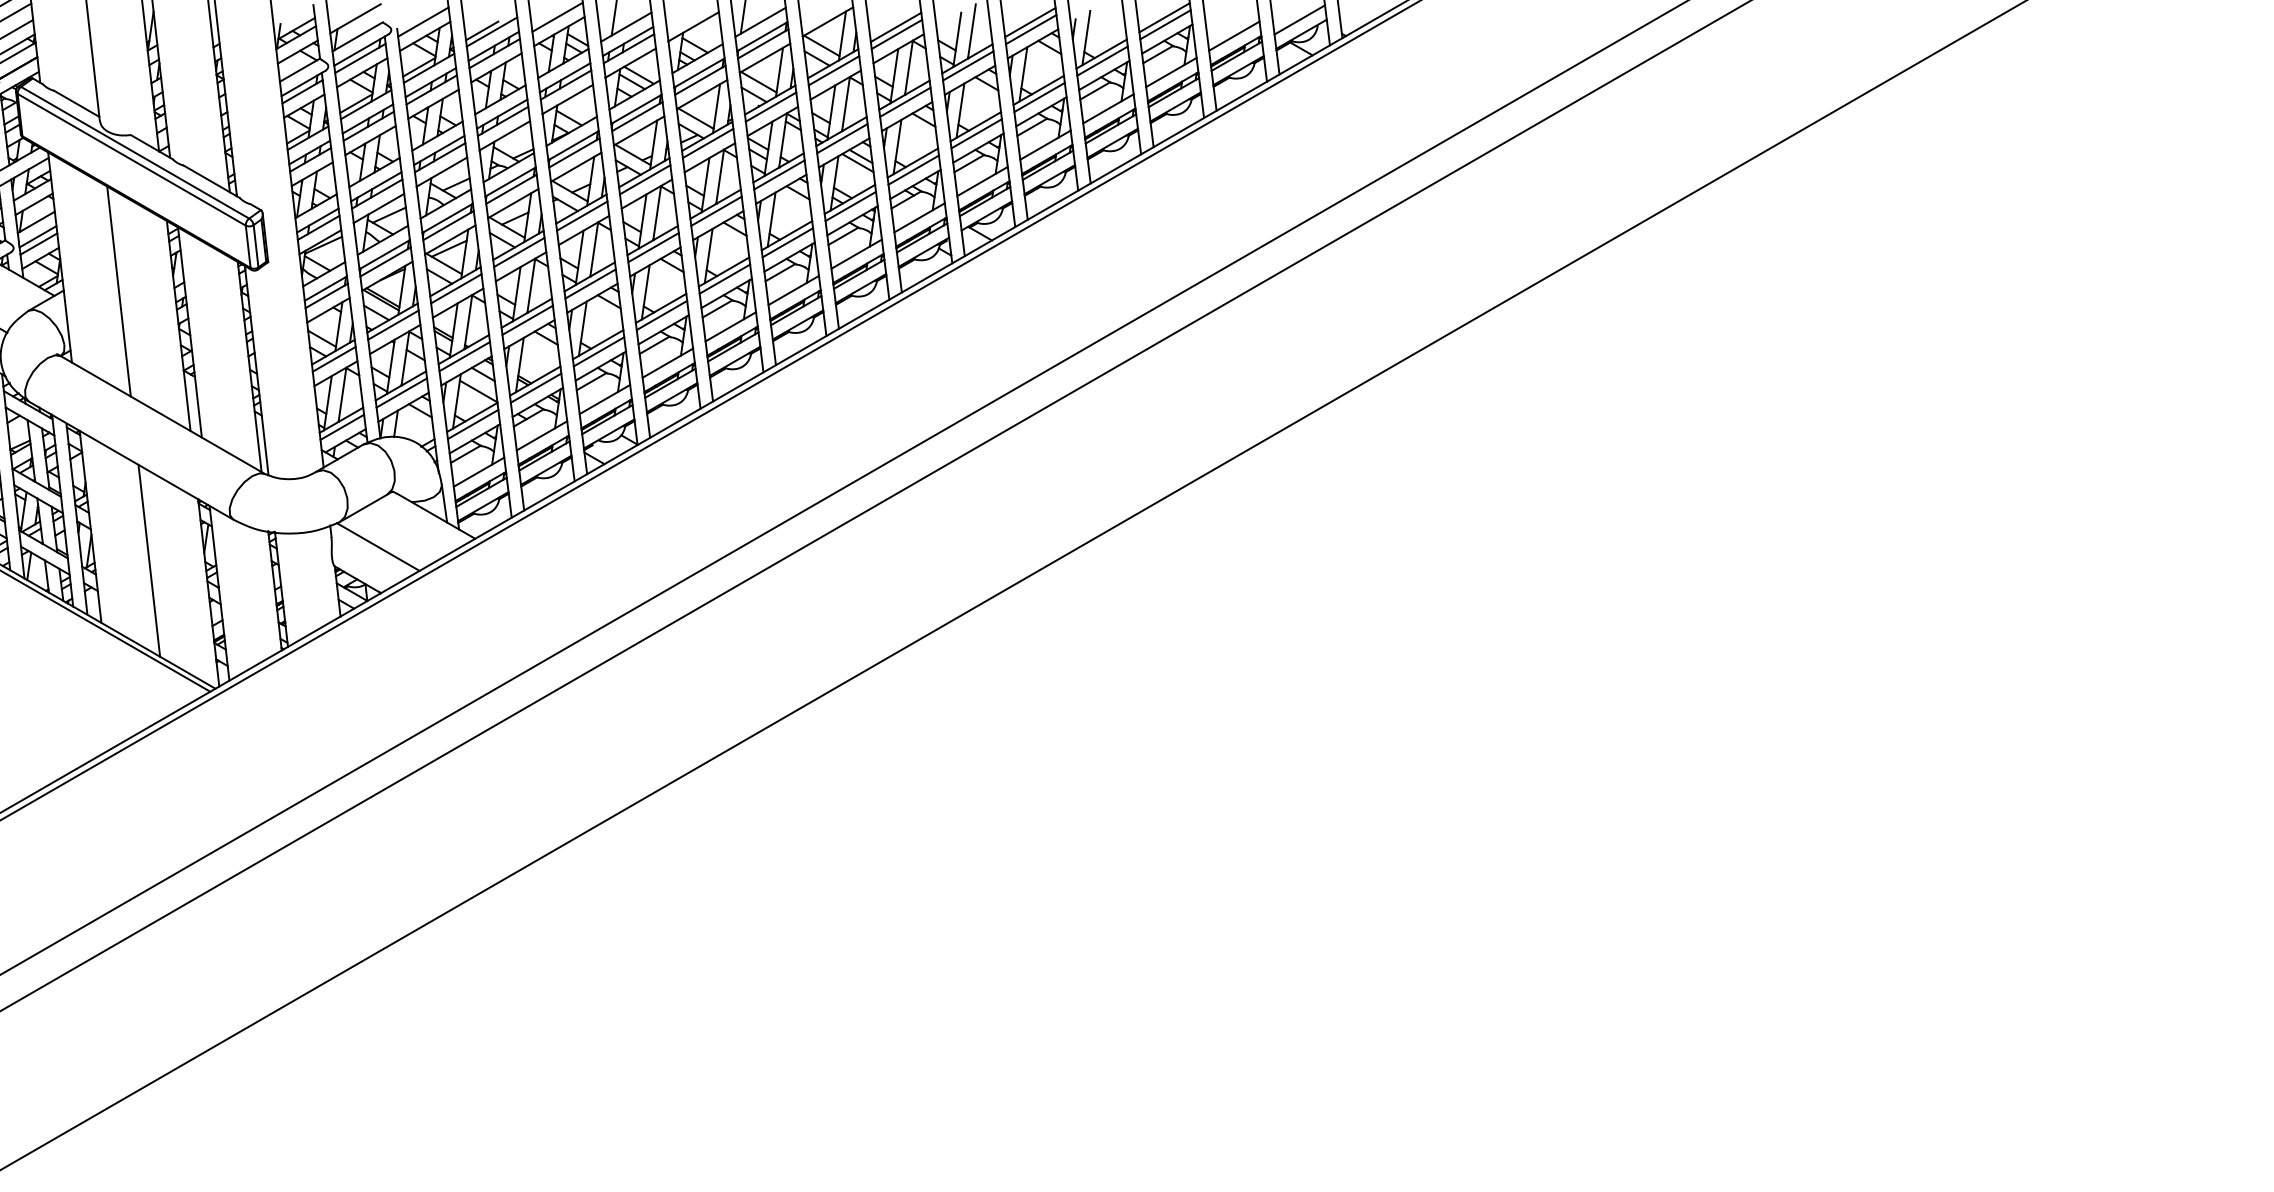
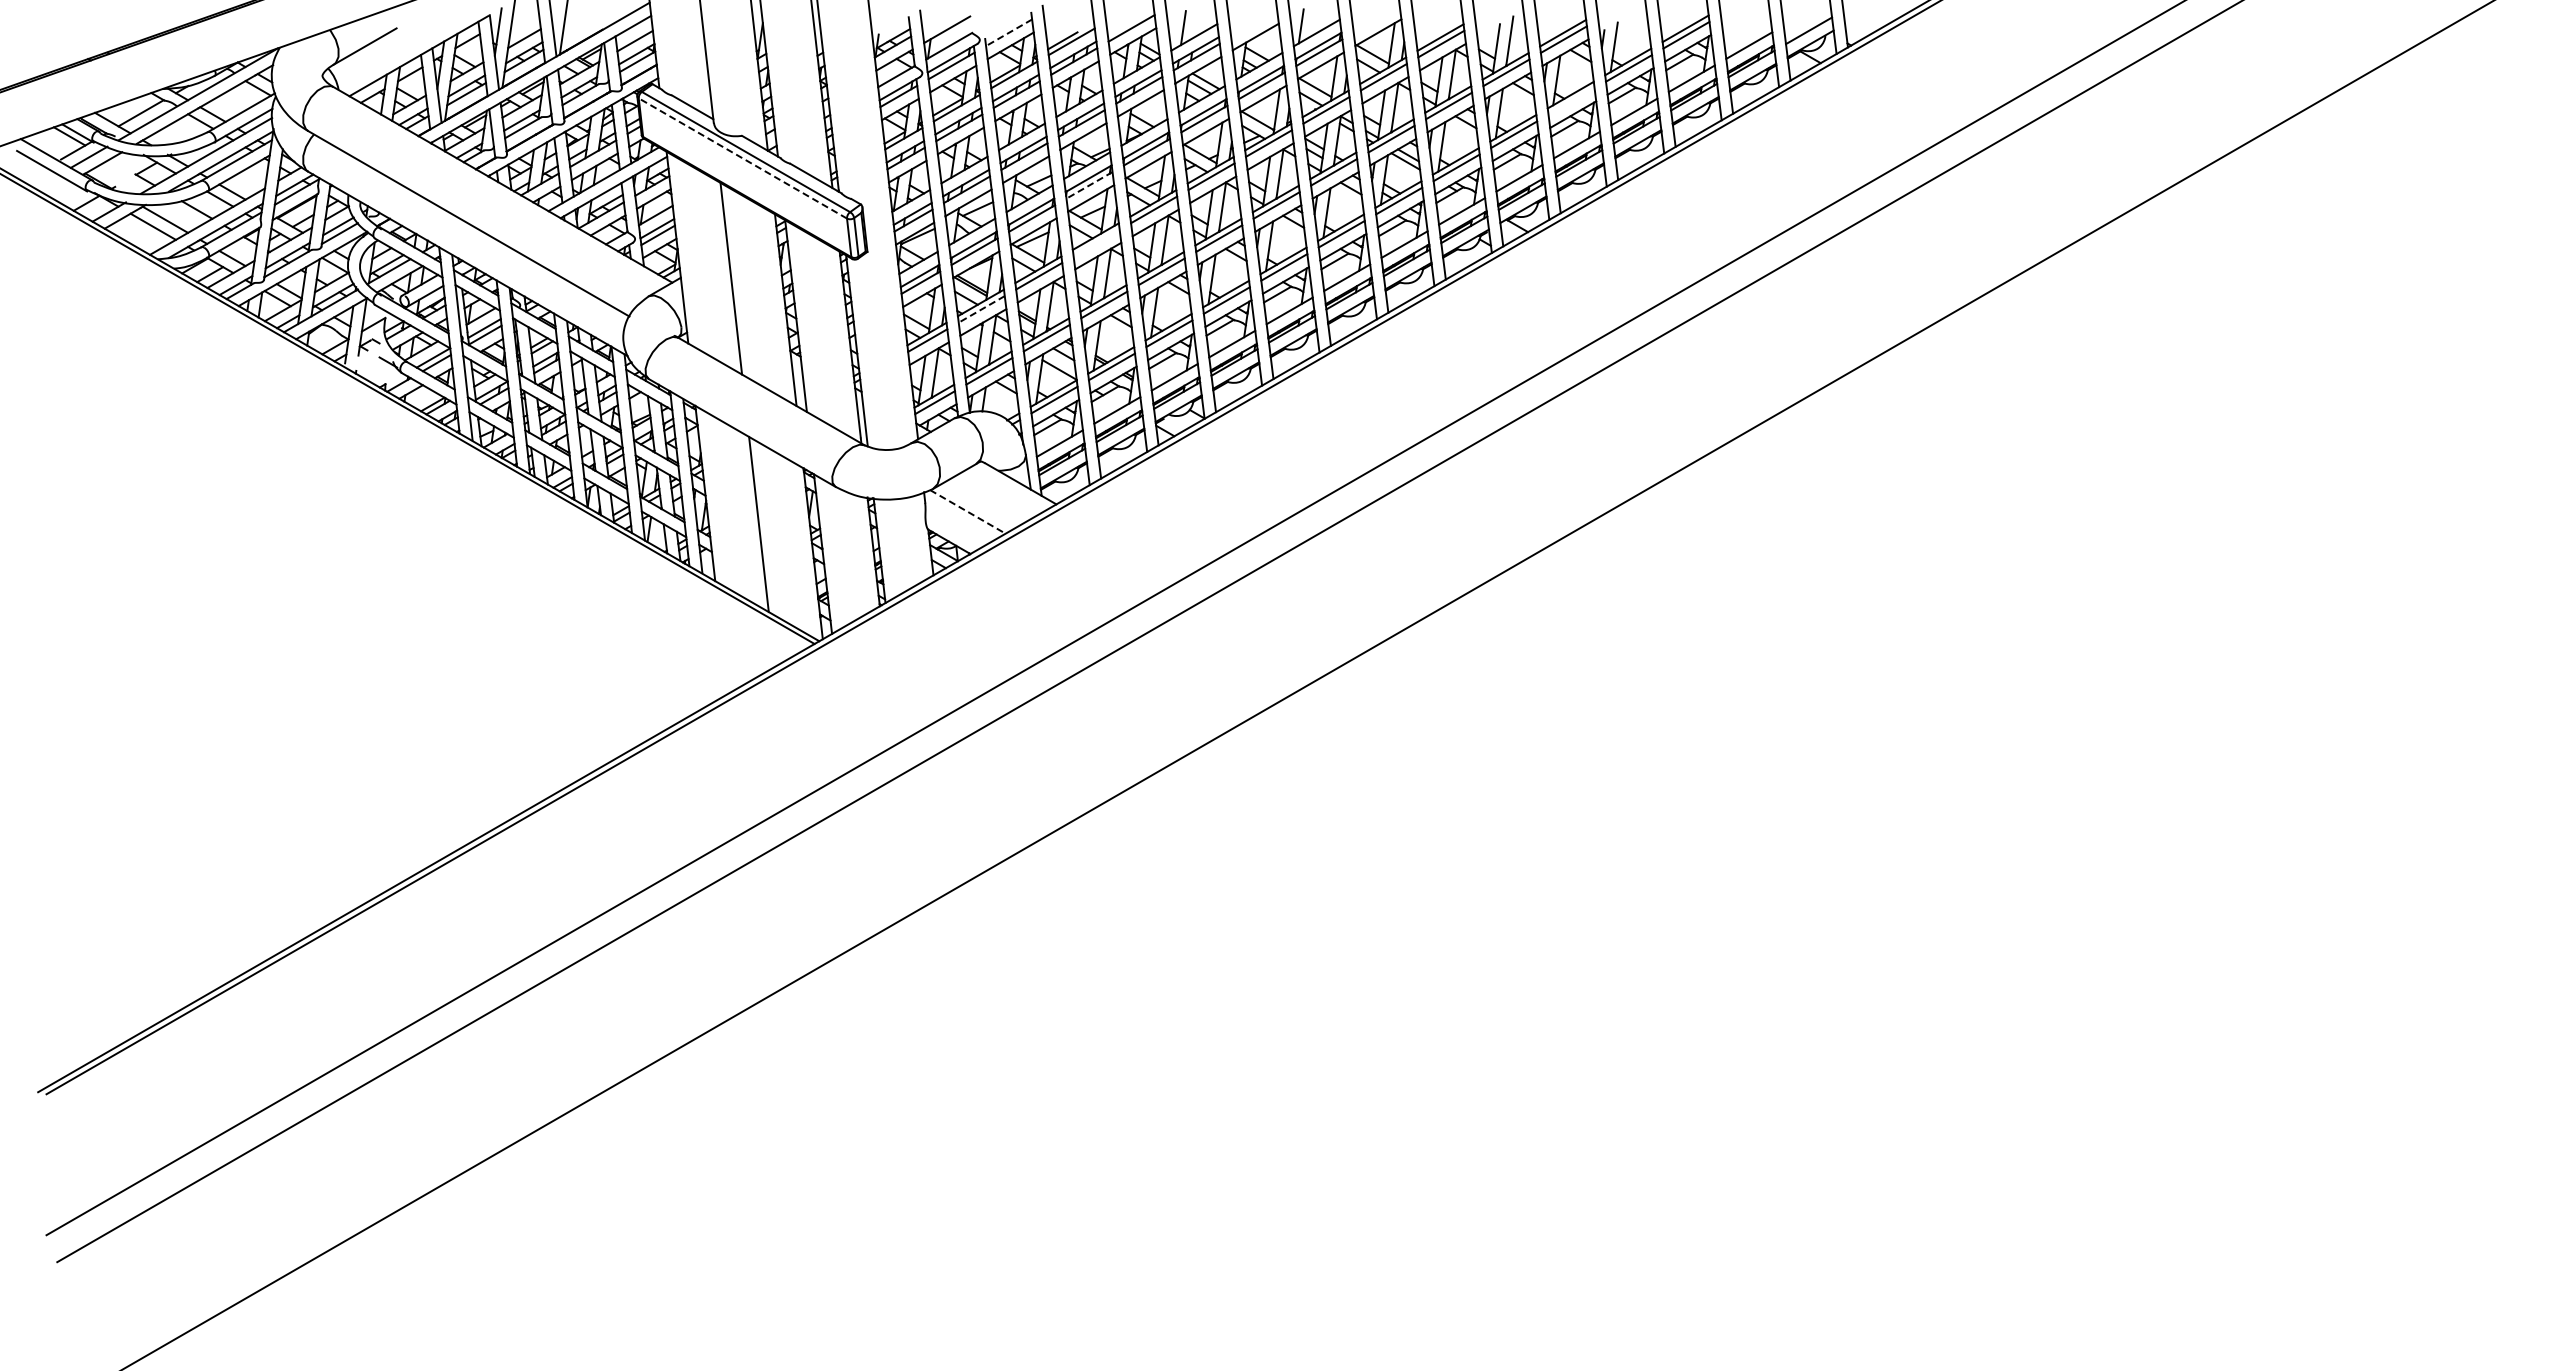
line: (423, 21) -> (1009, 32), solid -> dashed
line: (1039, 97) -> (1571, 101), removed
line: (131, 159) -> (742, 158), solid -> dashed
line: (511, 189) -> (1089, 185), solid -> dashed
line: (519, 251) -> (1096, 242), removed
line: (393, 325) -> (981, 309), solid -> dashed
line: (377, 546) -> (967, 511), solid -> dashed

